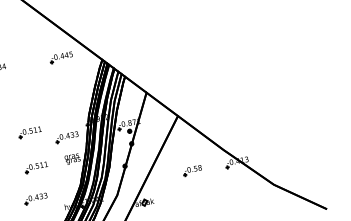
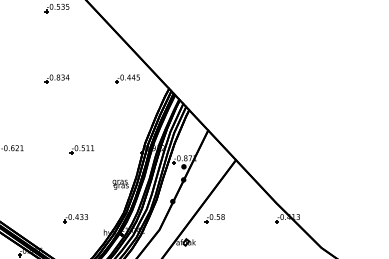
part: (66, 137) -> (118, 161), removed
part: (35, 167) -> (81, 186), removed
part: (192, 170) -> (214, 218), moved

